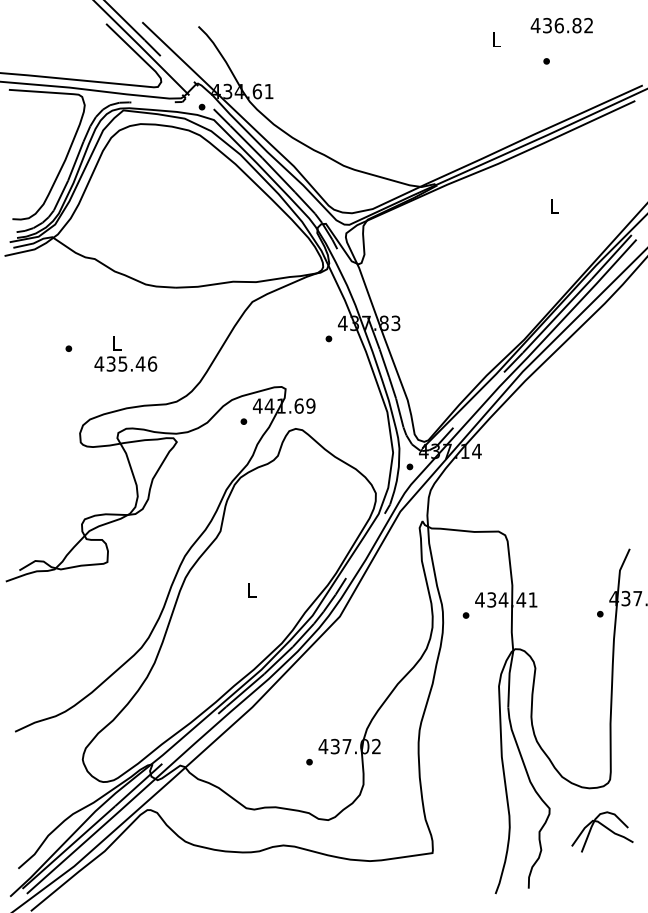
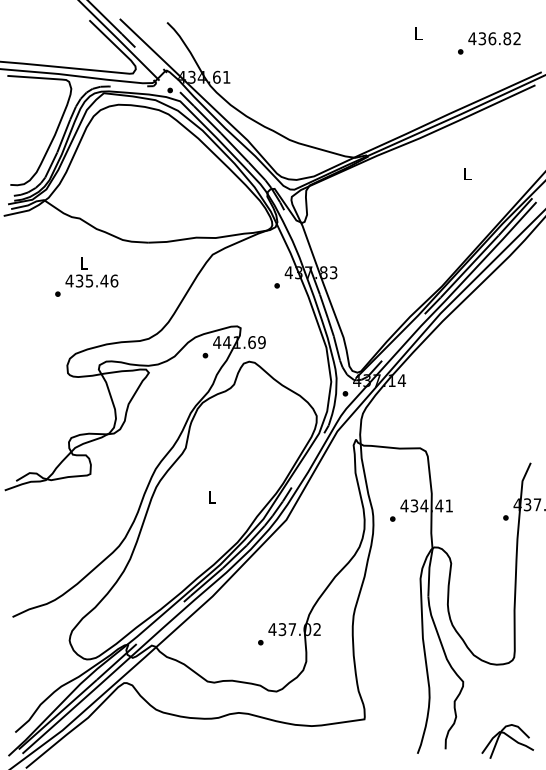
text: (561, 25) -> (494, 38), moved
text: (125, 353) -> (91, 272), moved
part: (602, 831) -> (507, 741), moved

